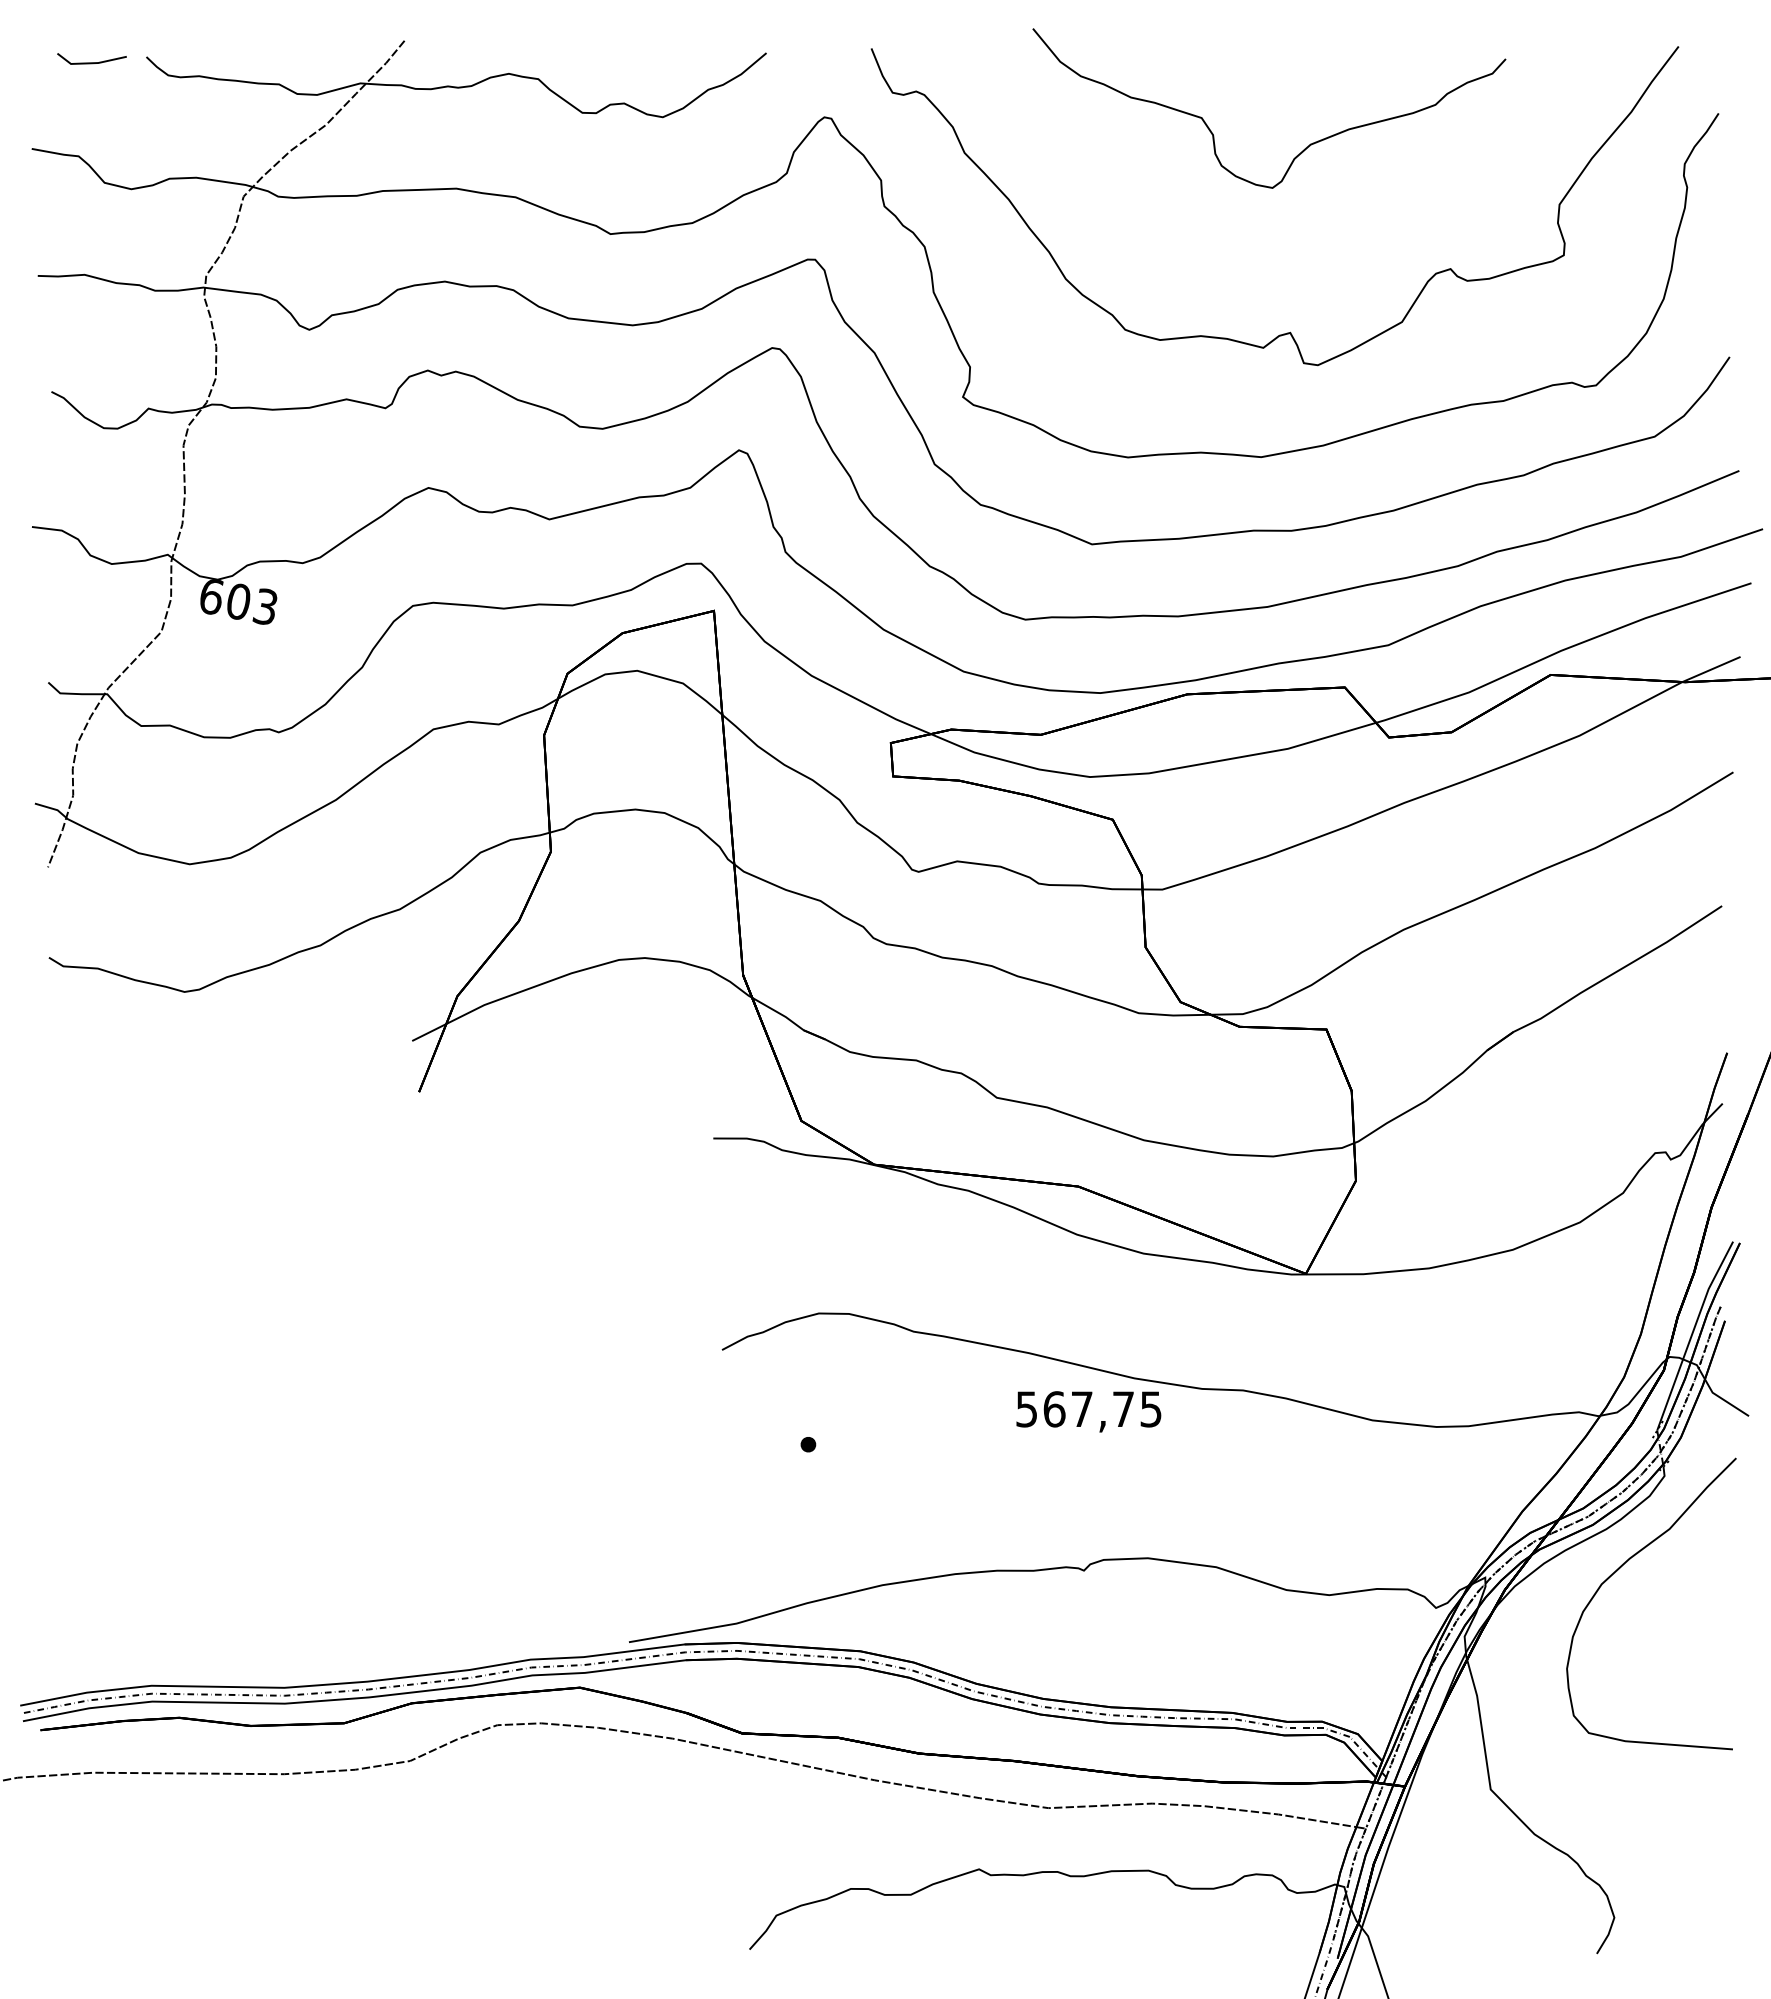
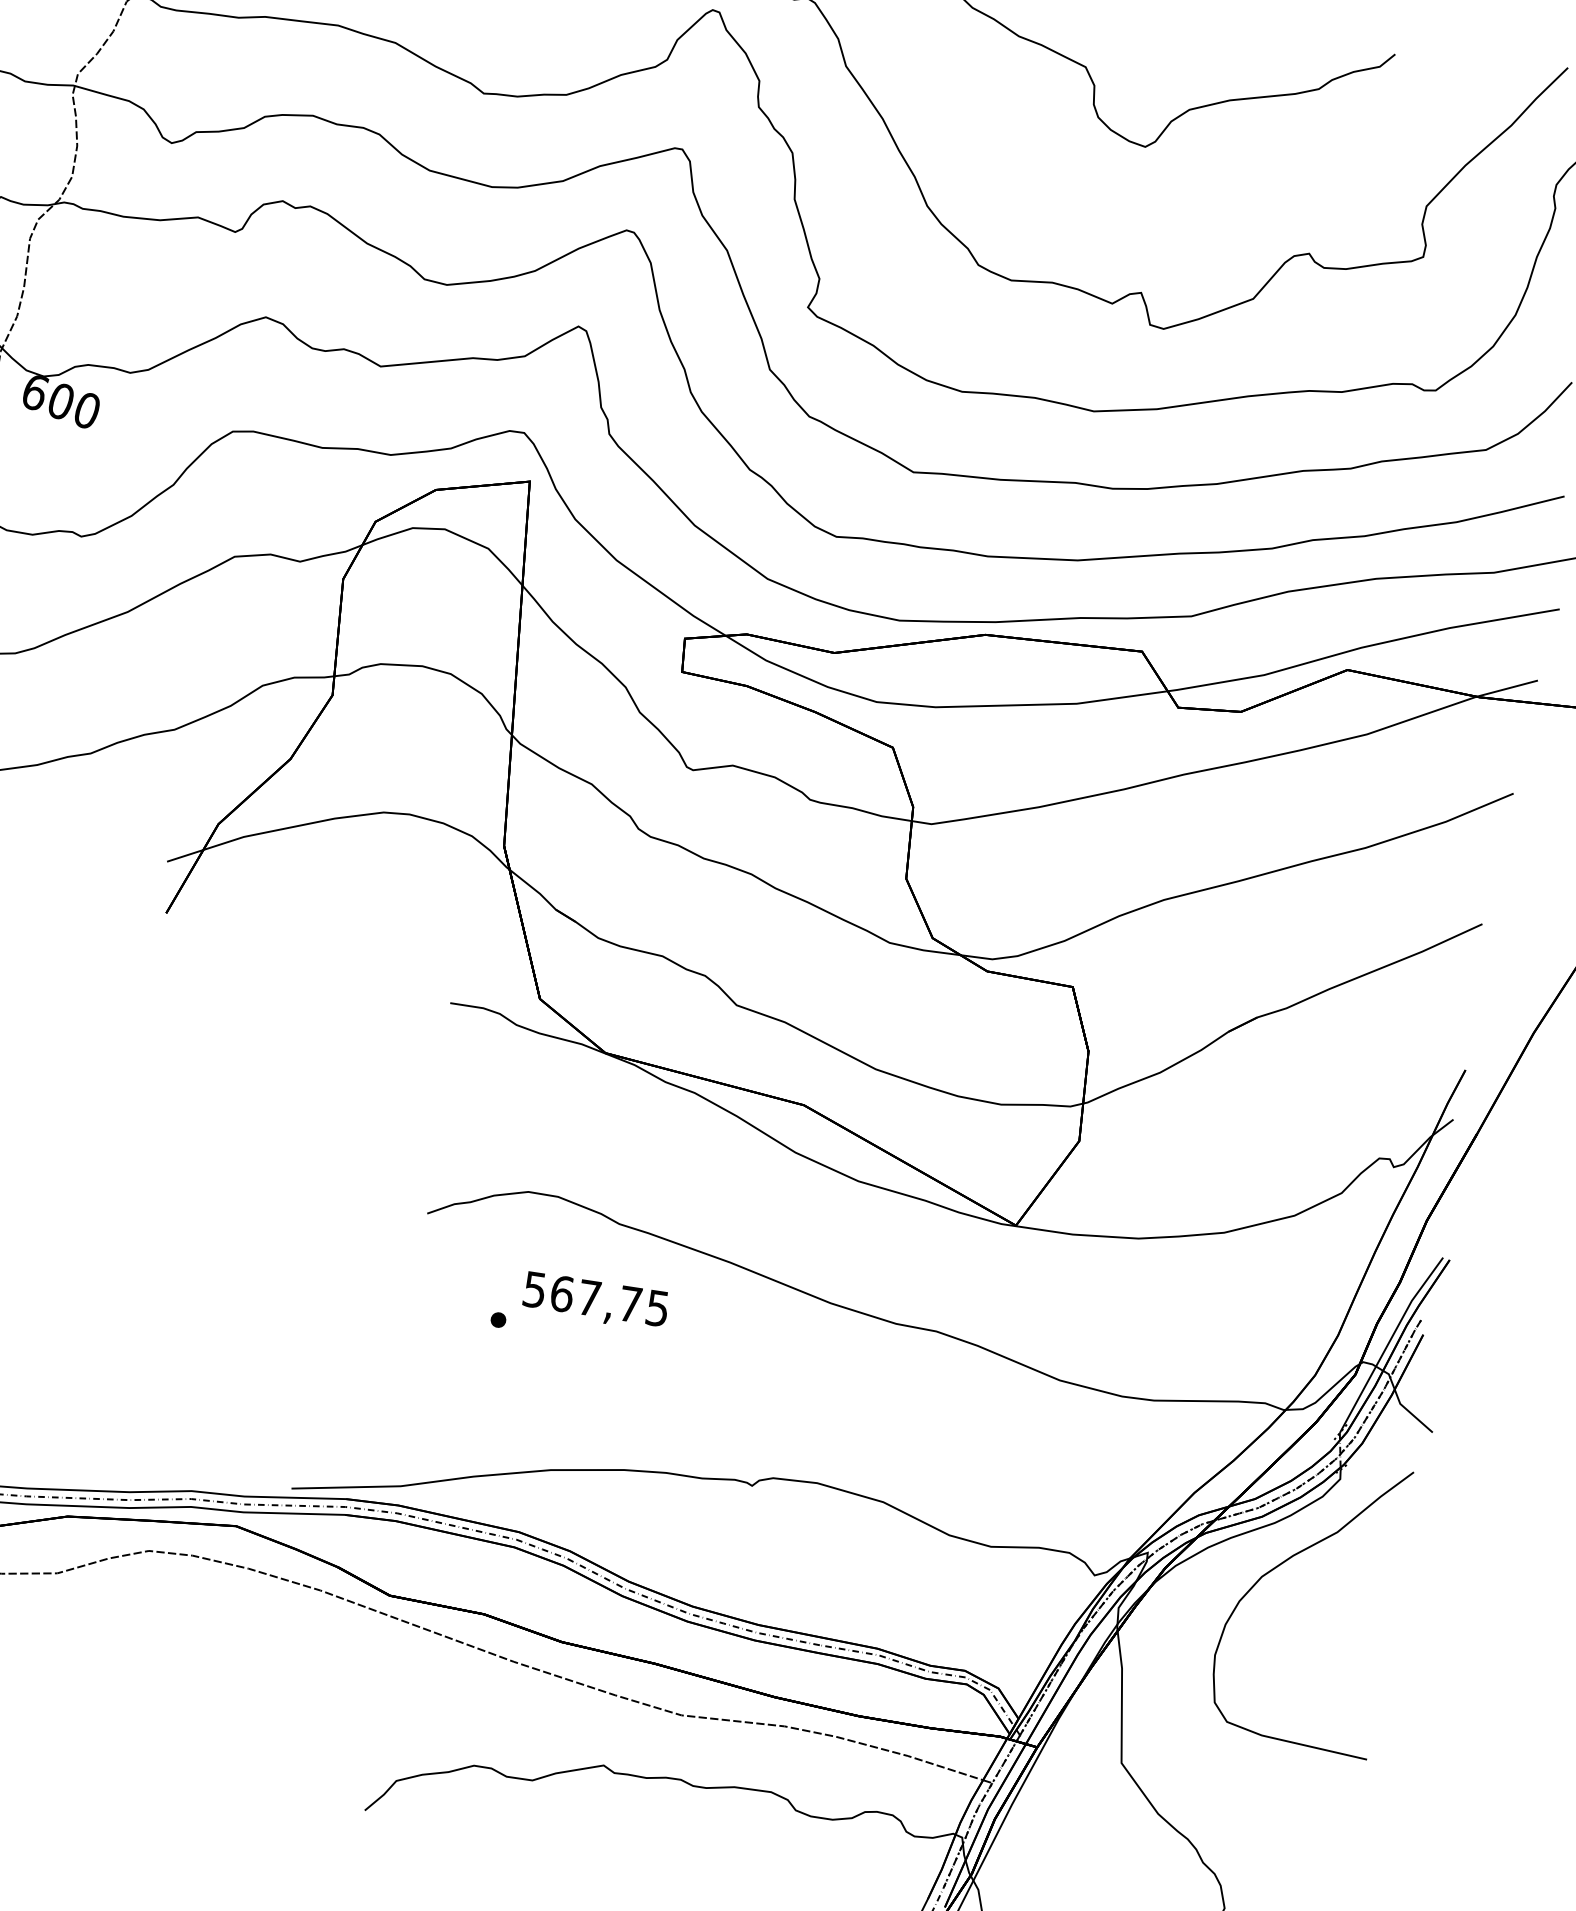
text: (264, 606) -> (86, 410), 603 -> 600
text: (1088, 1411) -> (595, 1301), moved

